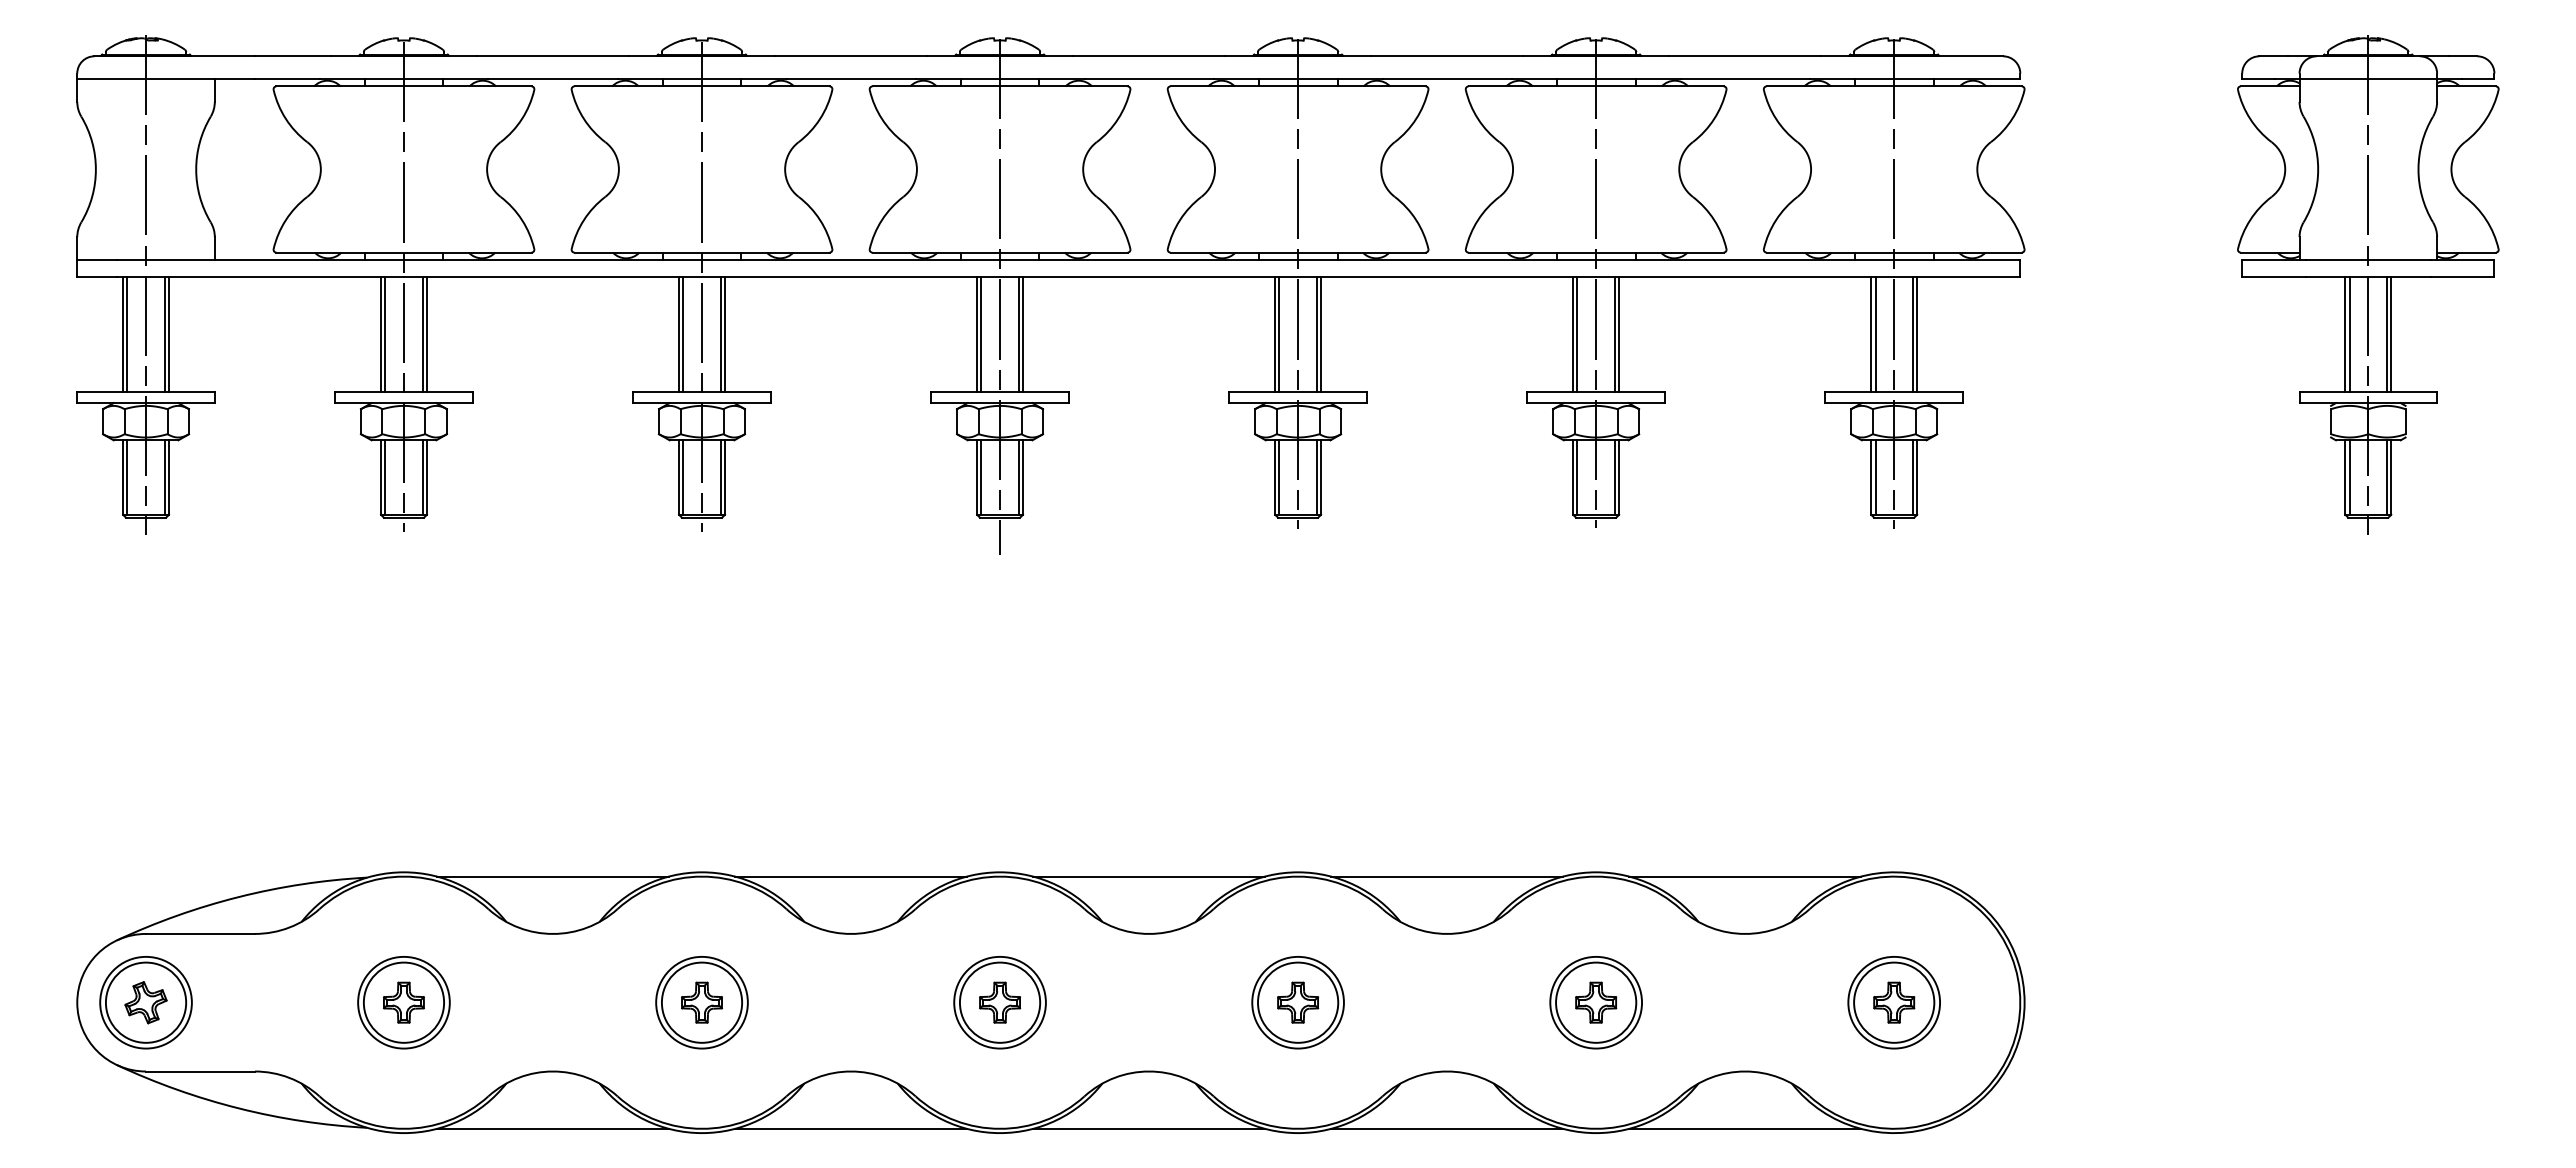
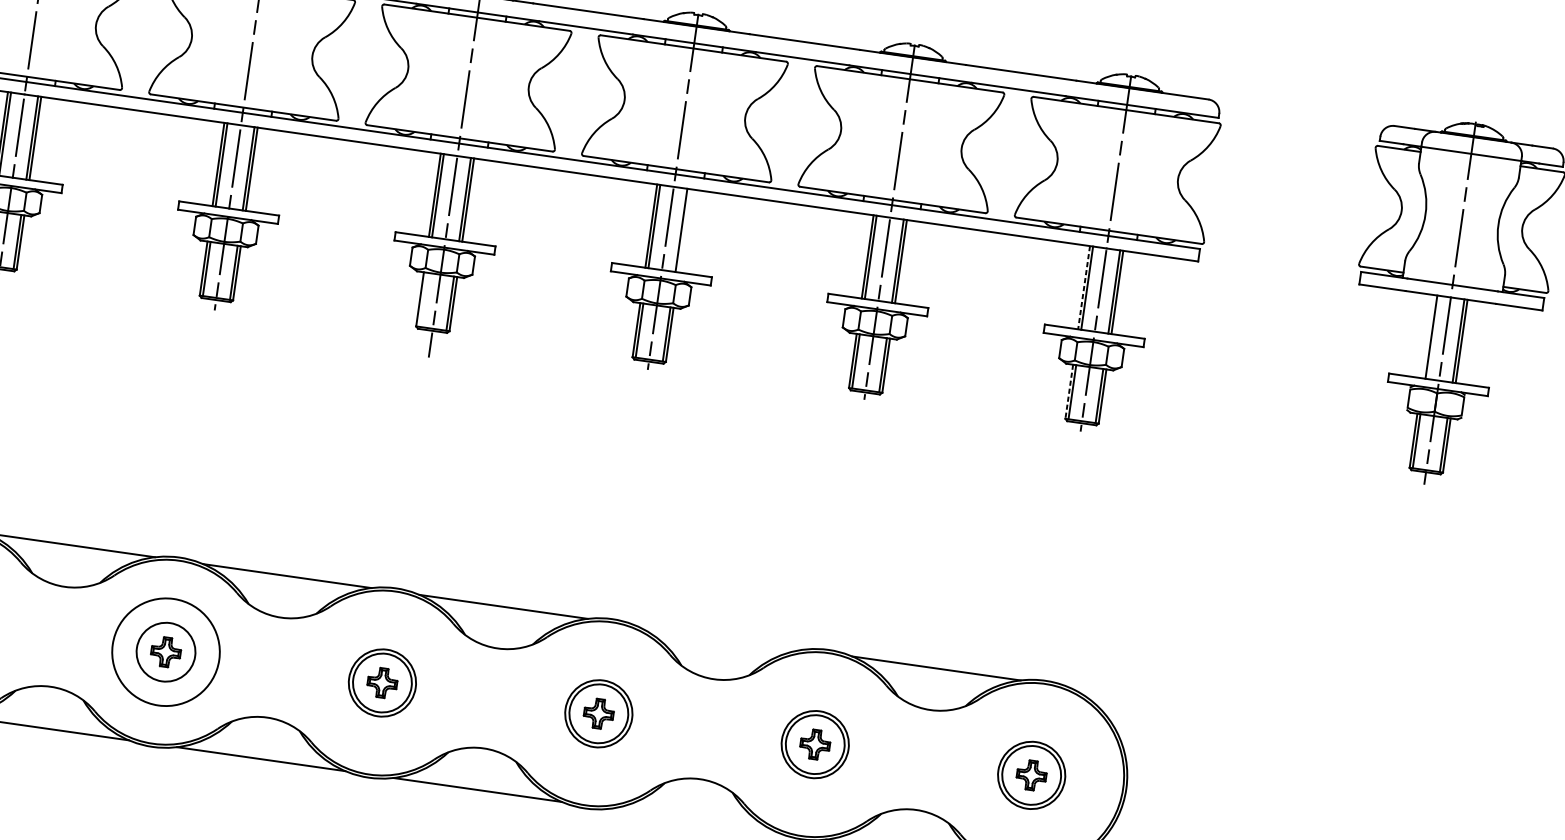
line: (1321, 333) -> (684, 230), removed
line: (2345, 333) -> (1428, 336), removed
line: (1871, 334) -> (1084, 287), solid -> dashed
line: (981, 477) -> (423, 299), removed
line: (1871, 478) -> (1069, 392), solid -> dashed
line: (1446, 876) -> (719, 637), removed
circle: (701, 1002) -> (165, 652), size x1.6
line: (1446, 1128) -> (693, 820), removed

